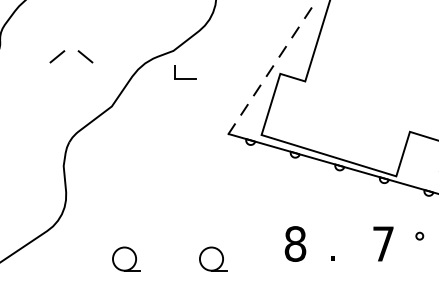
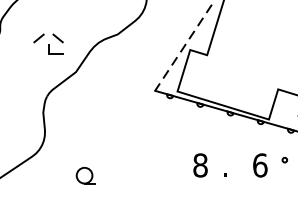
part: (184, 73) -> (55, 49), moved
text: (383, 244) -> (260, 165), 7 -> 6
part: (212, 258) -> (144, 175), removed

